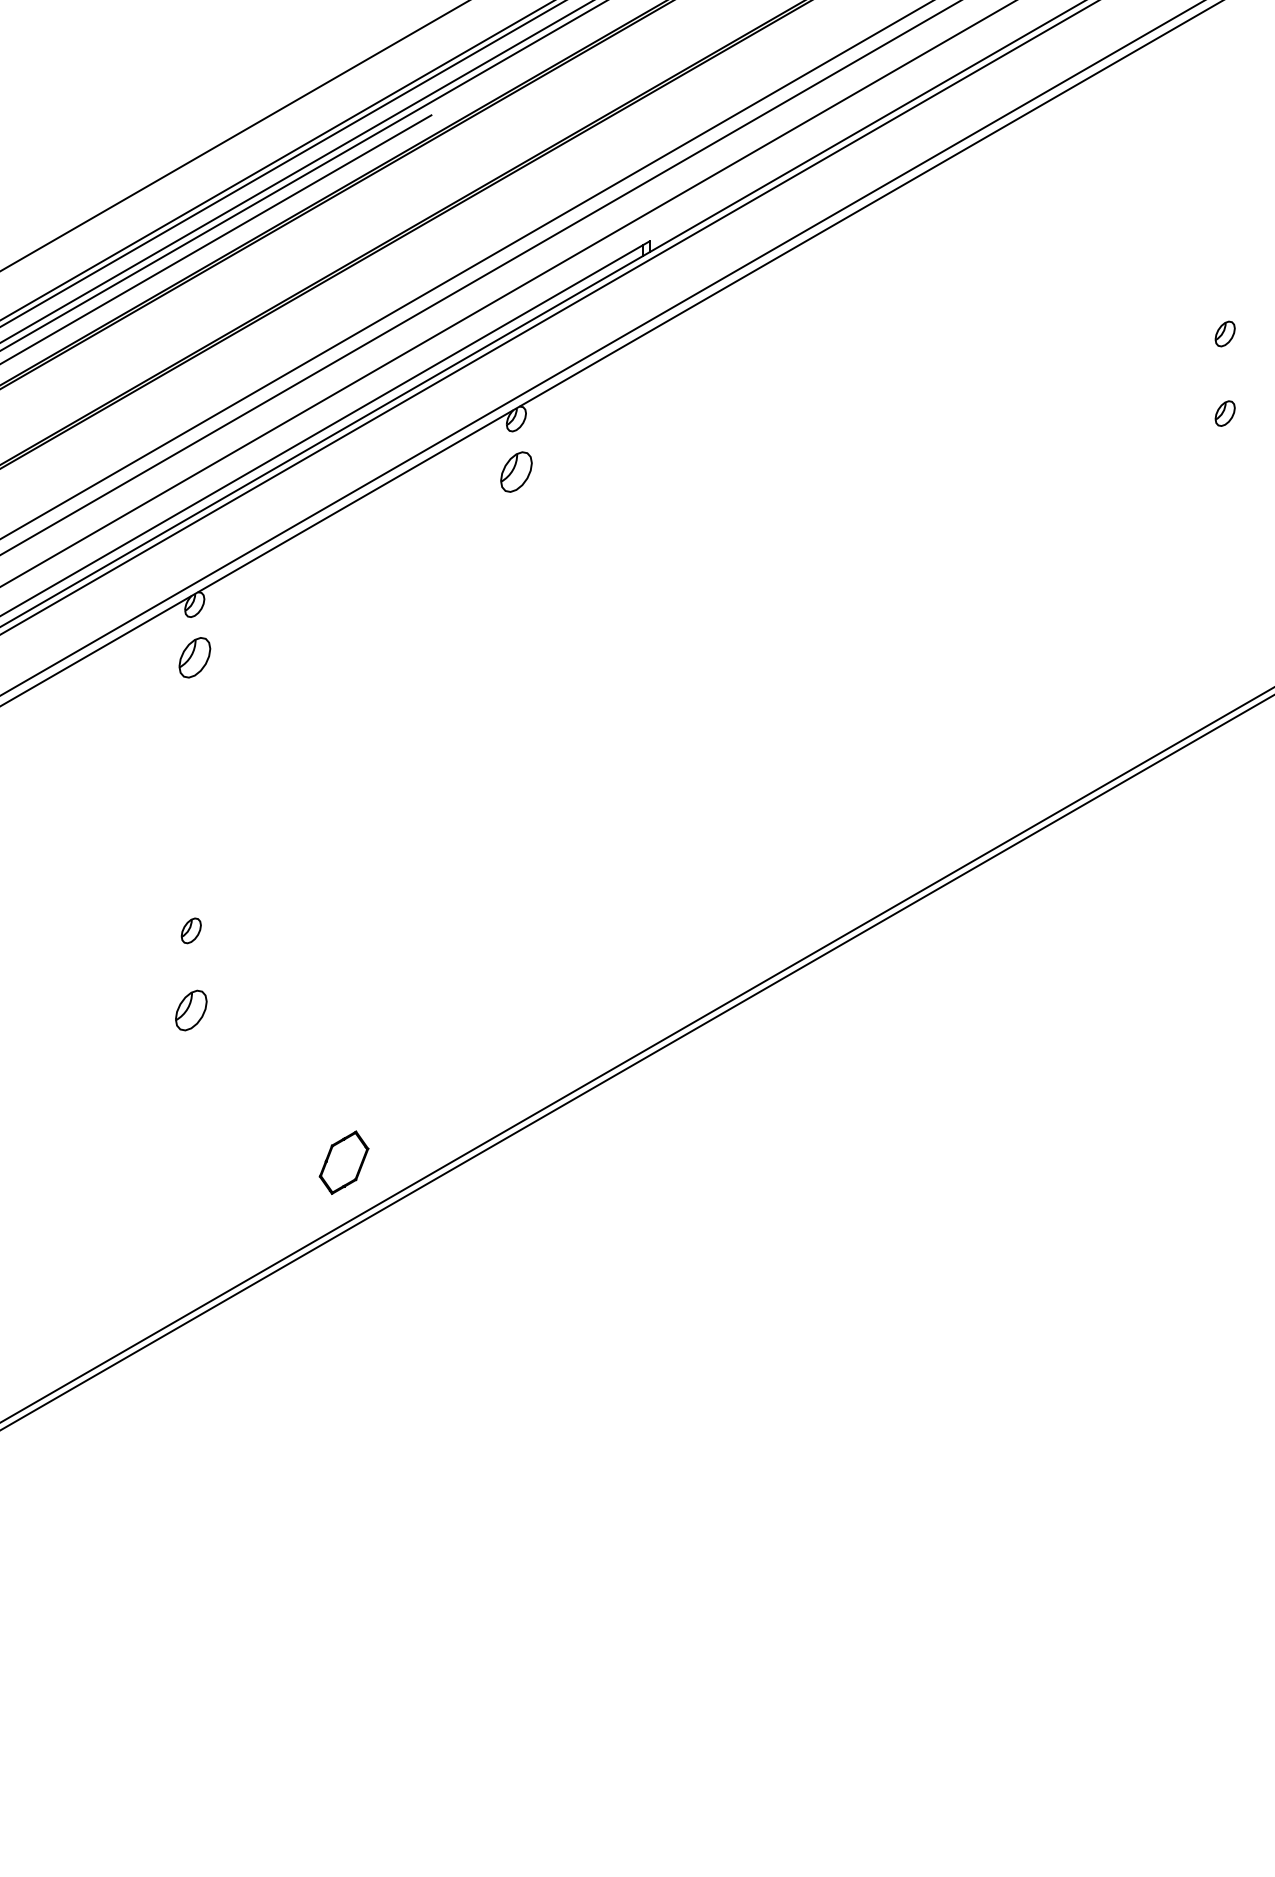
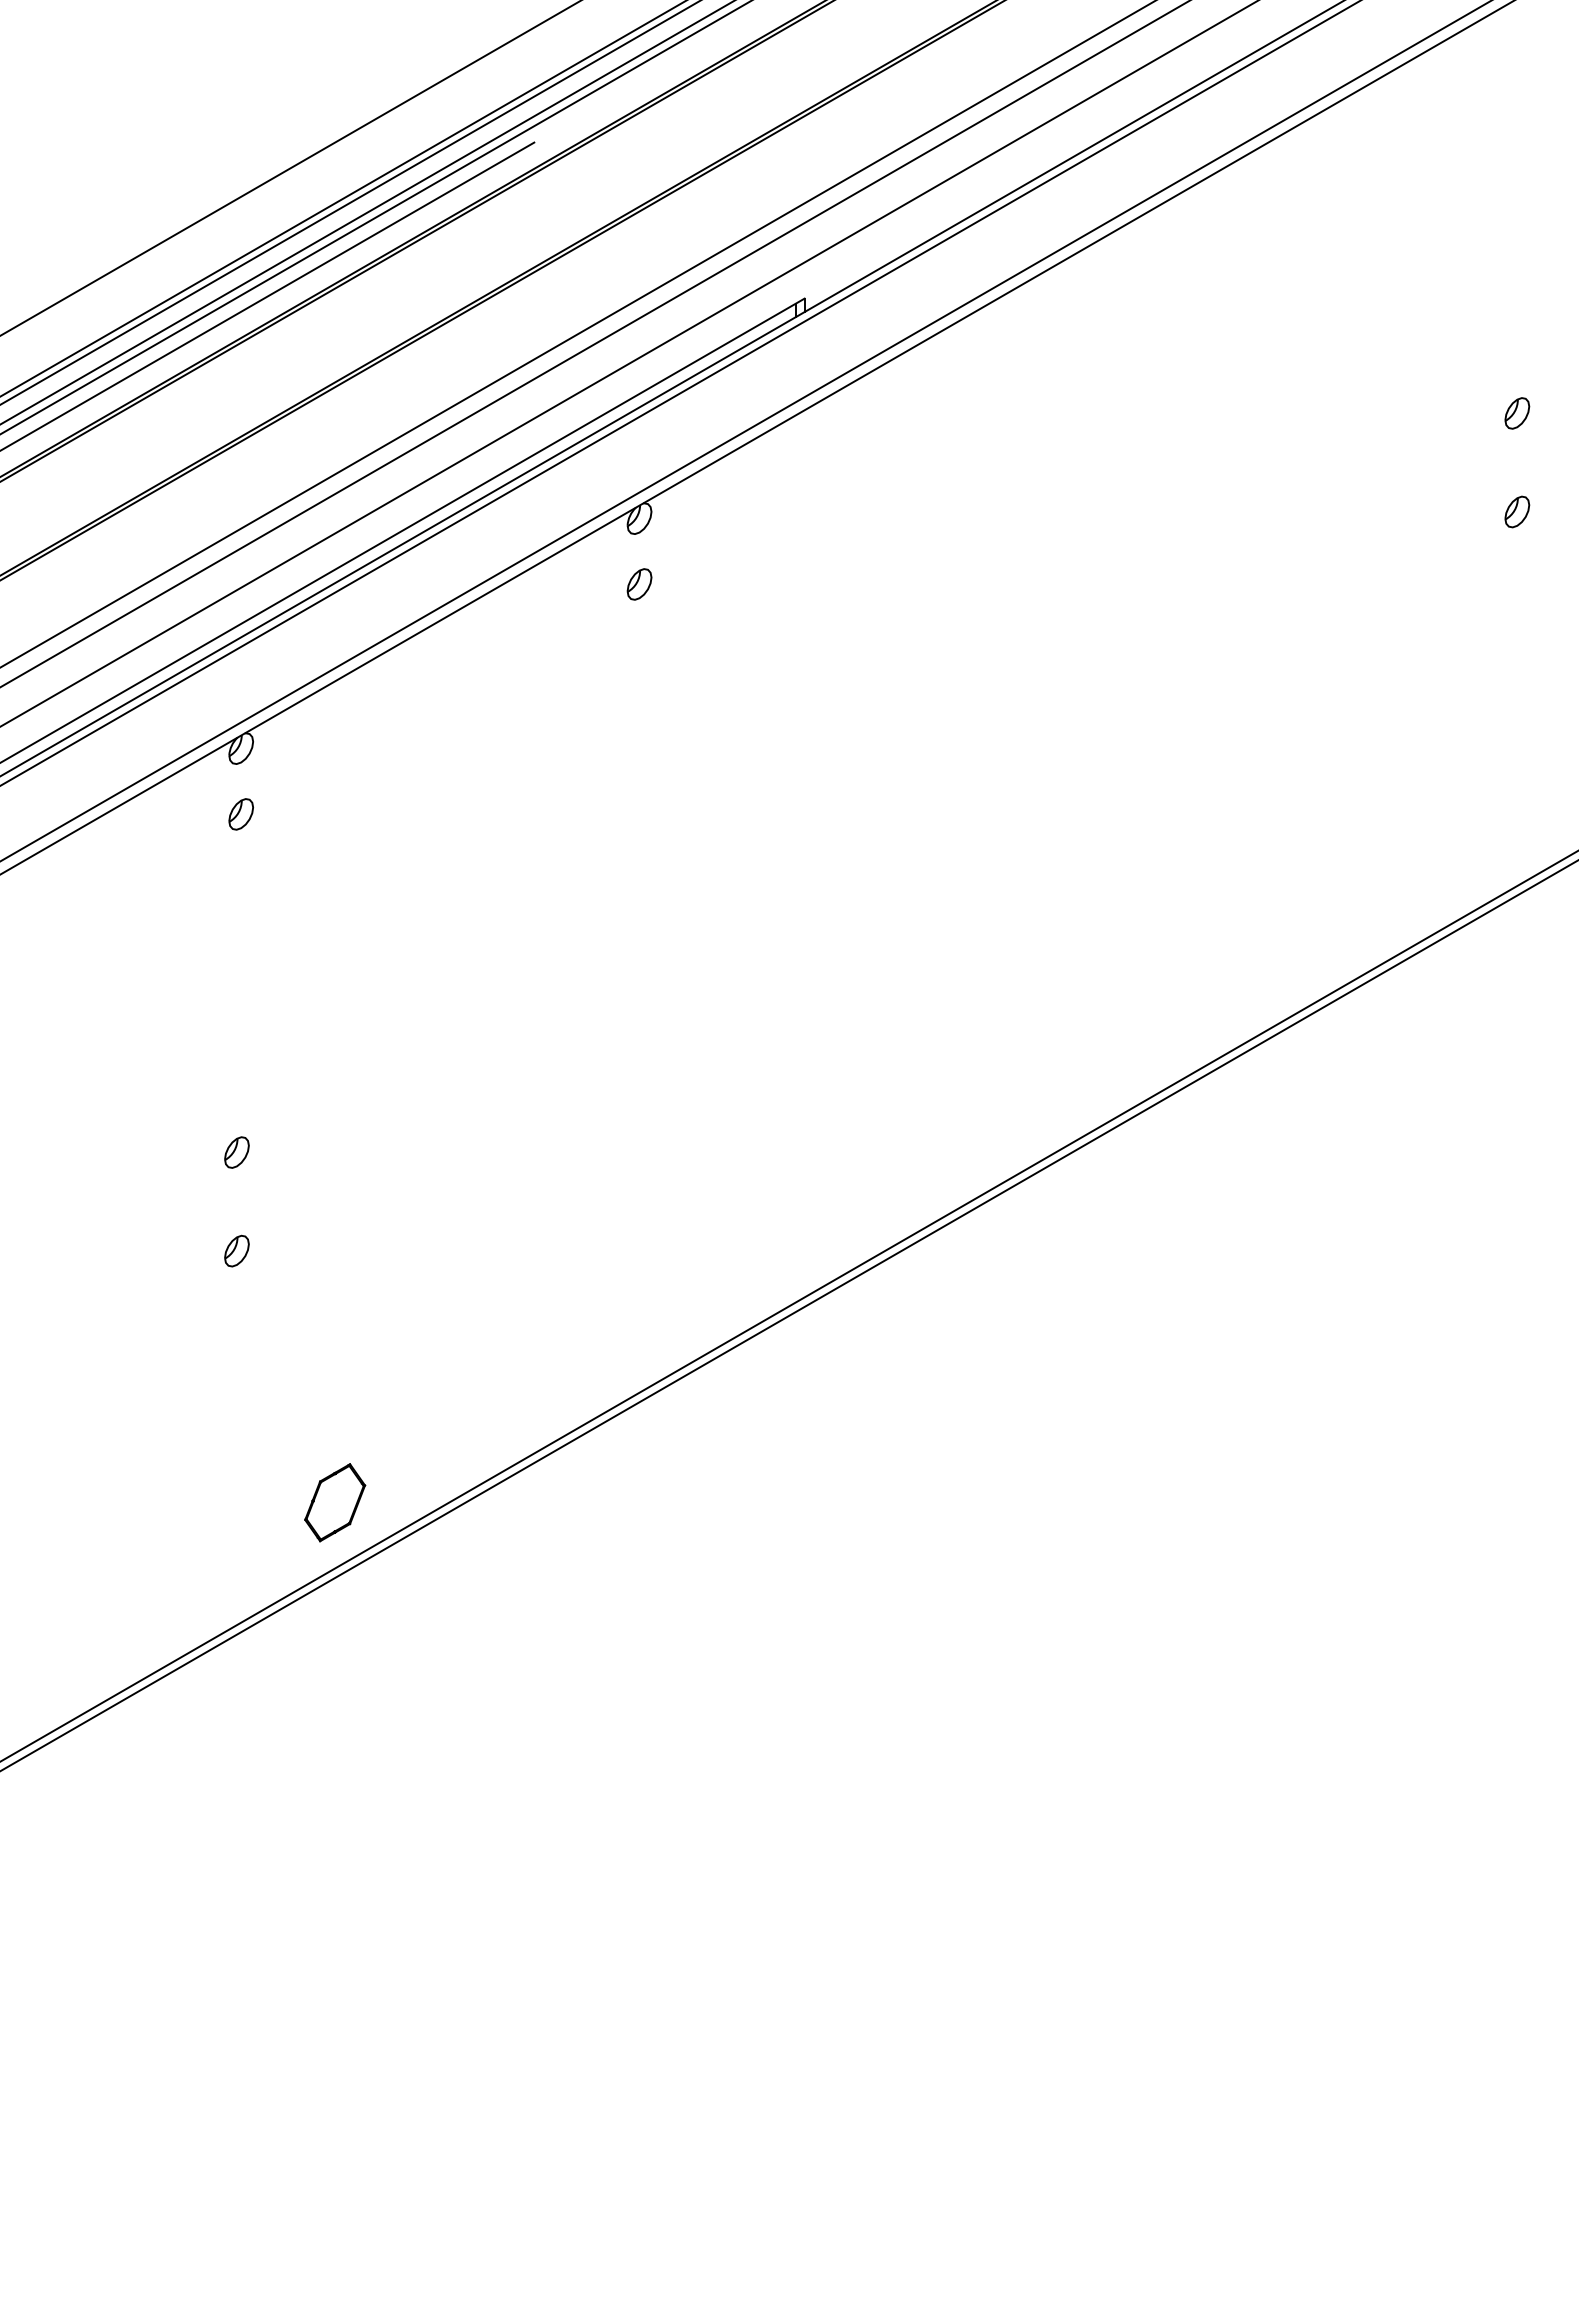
part: (516, 472) -> (639, 584), size x0.62
part: (194, 657) -> (240, 814), size x0.62
part: (190, 1009) -> (236, 1250), size x0.62
part: (344, 1162) -> (335, 1502), moved

